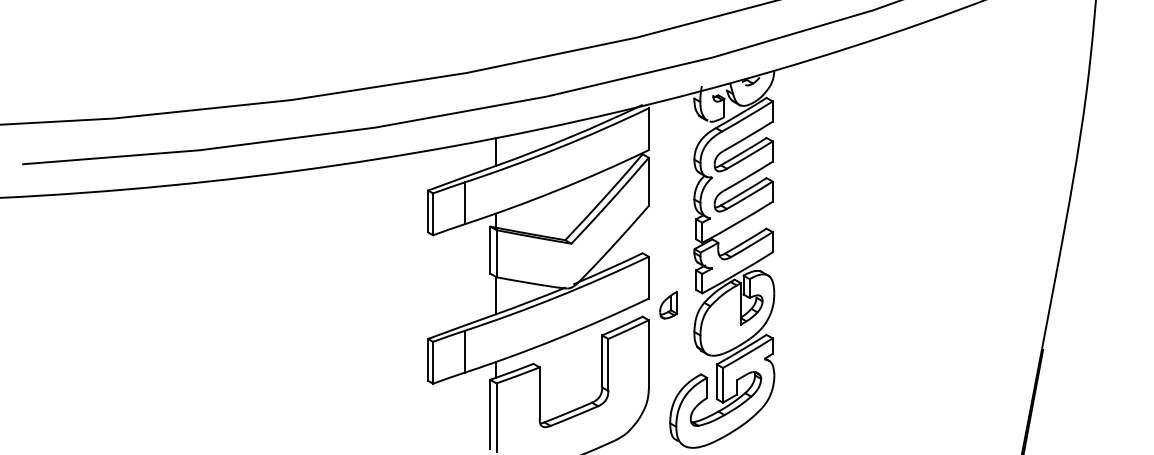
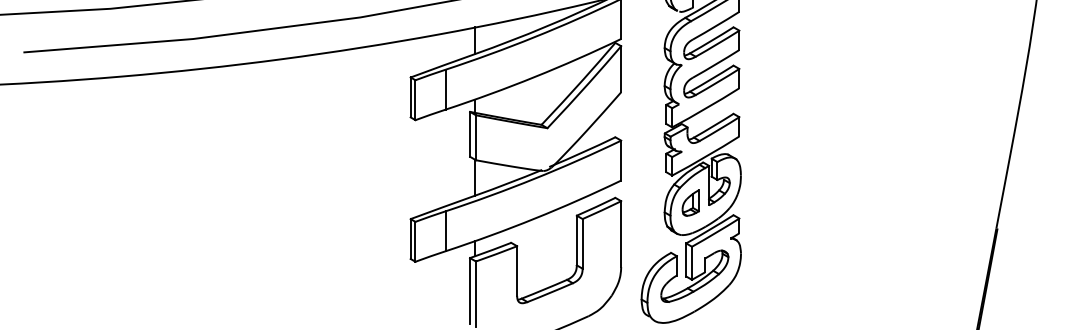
part: (668, 305) -> (690, 203), moved

